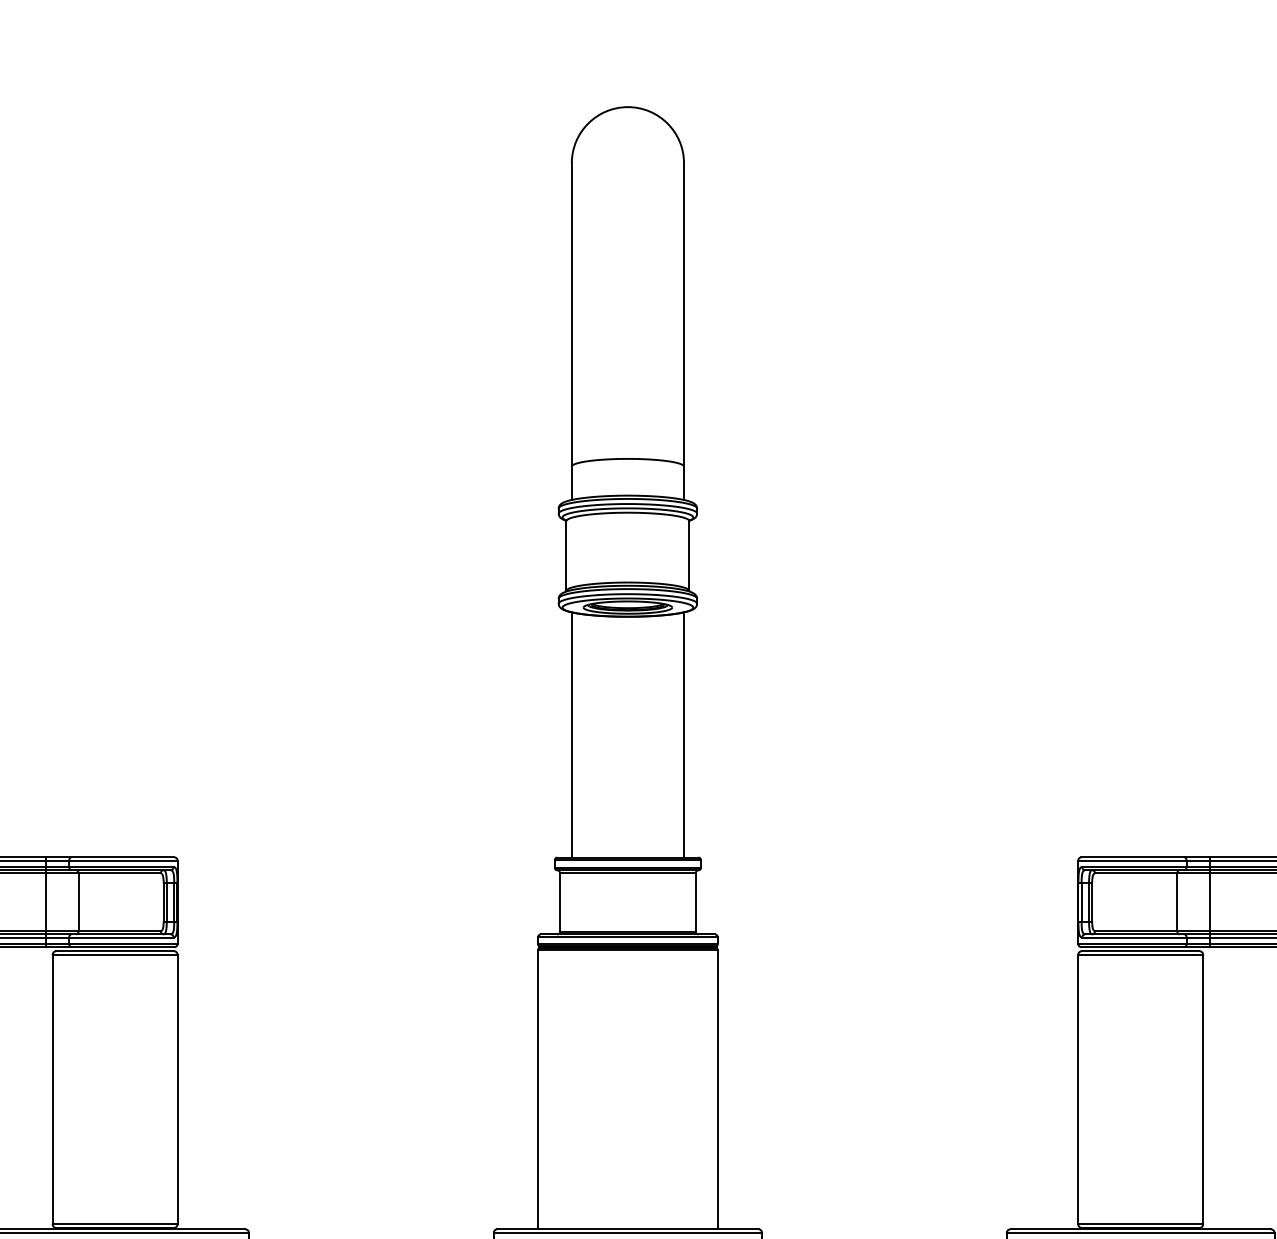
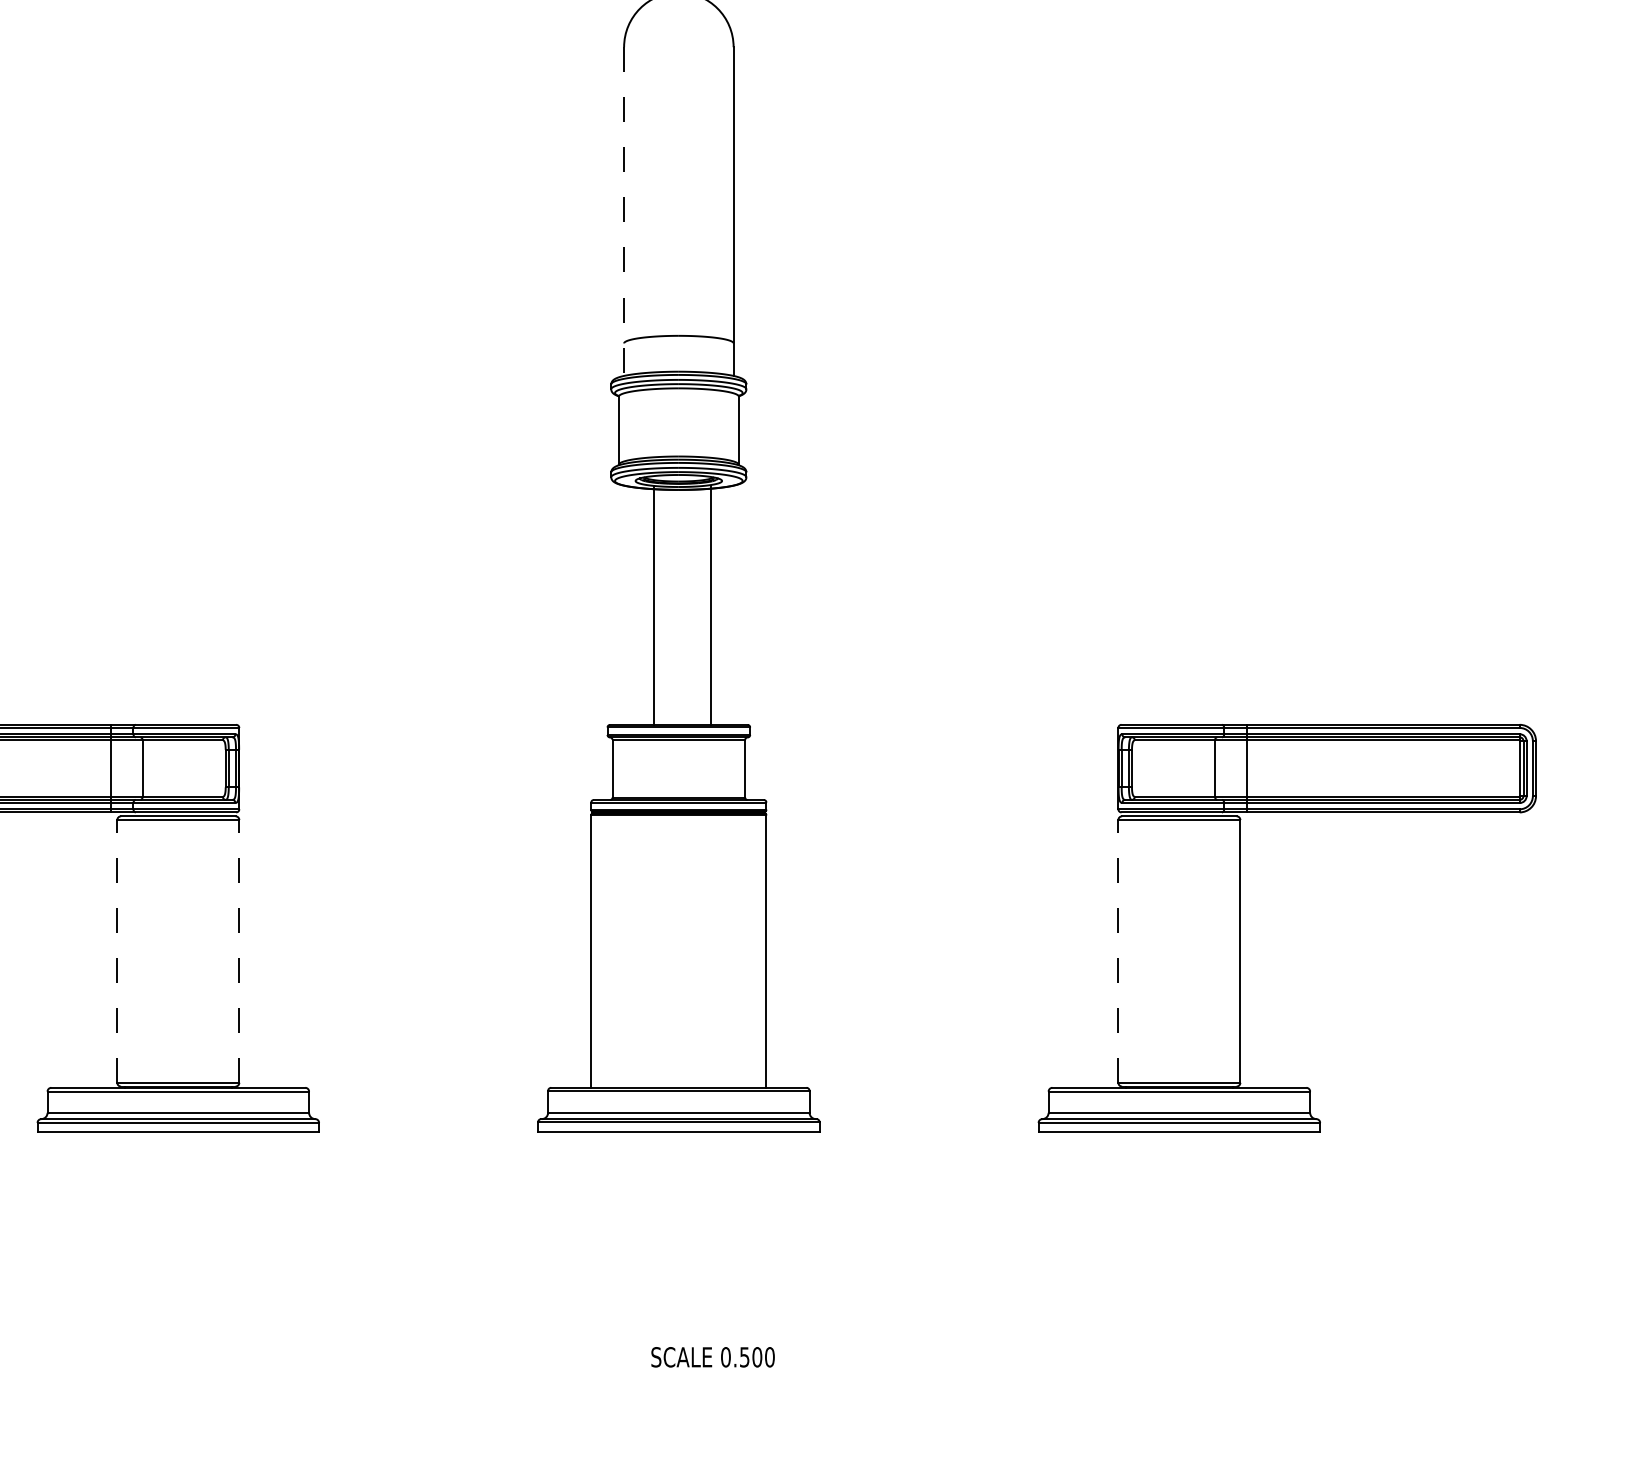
line: (572, 332) -> (624, 212), solid -> dashed
line: (572, 734) -> (711, 604), moved
line: (683, 734) -> (653, 604), moved
line: (52, 1088) -> (117, 950), solid -> dashed
line: (177, 1088) -> (239, 950), solid -> dashed
line: (1078, 1088) -> (1118, 950), solid -> dashed

